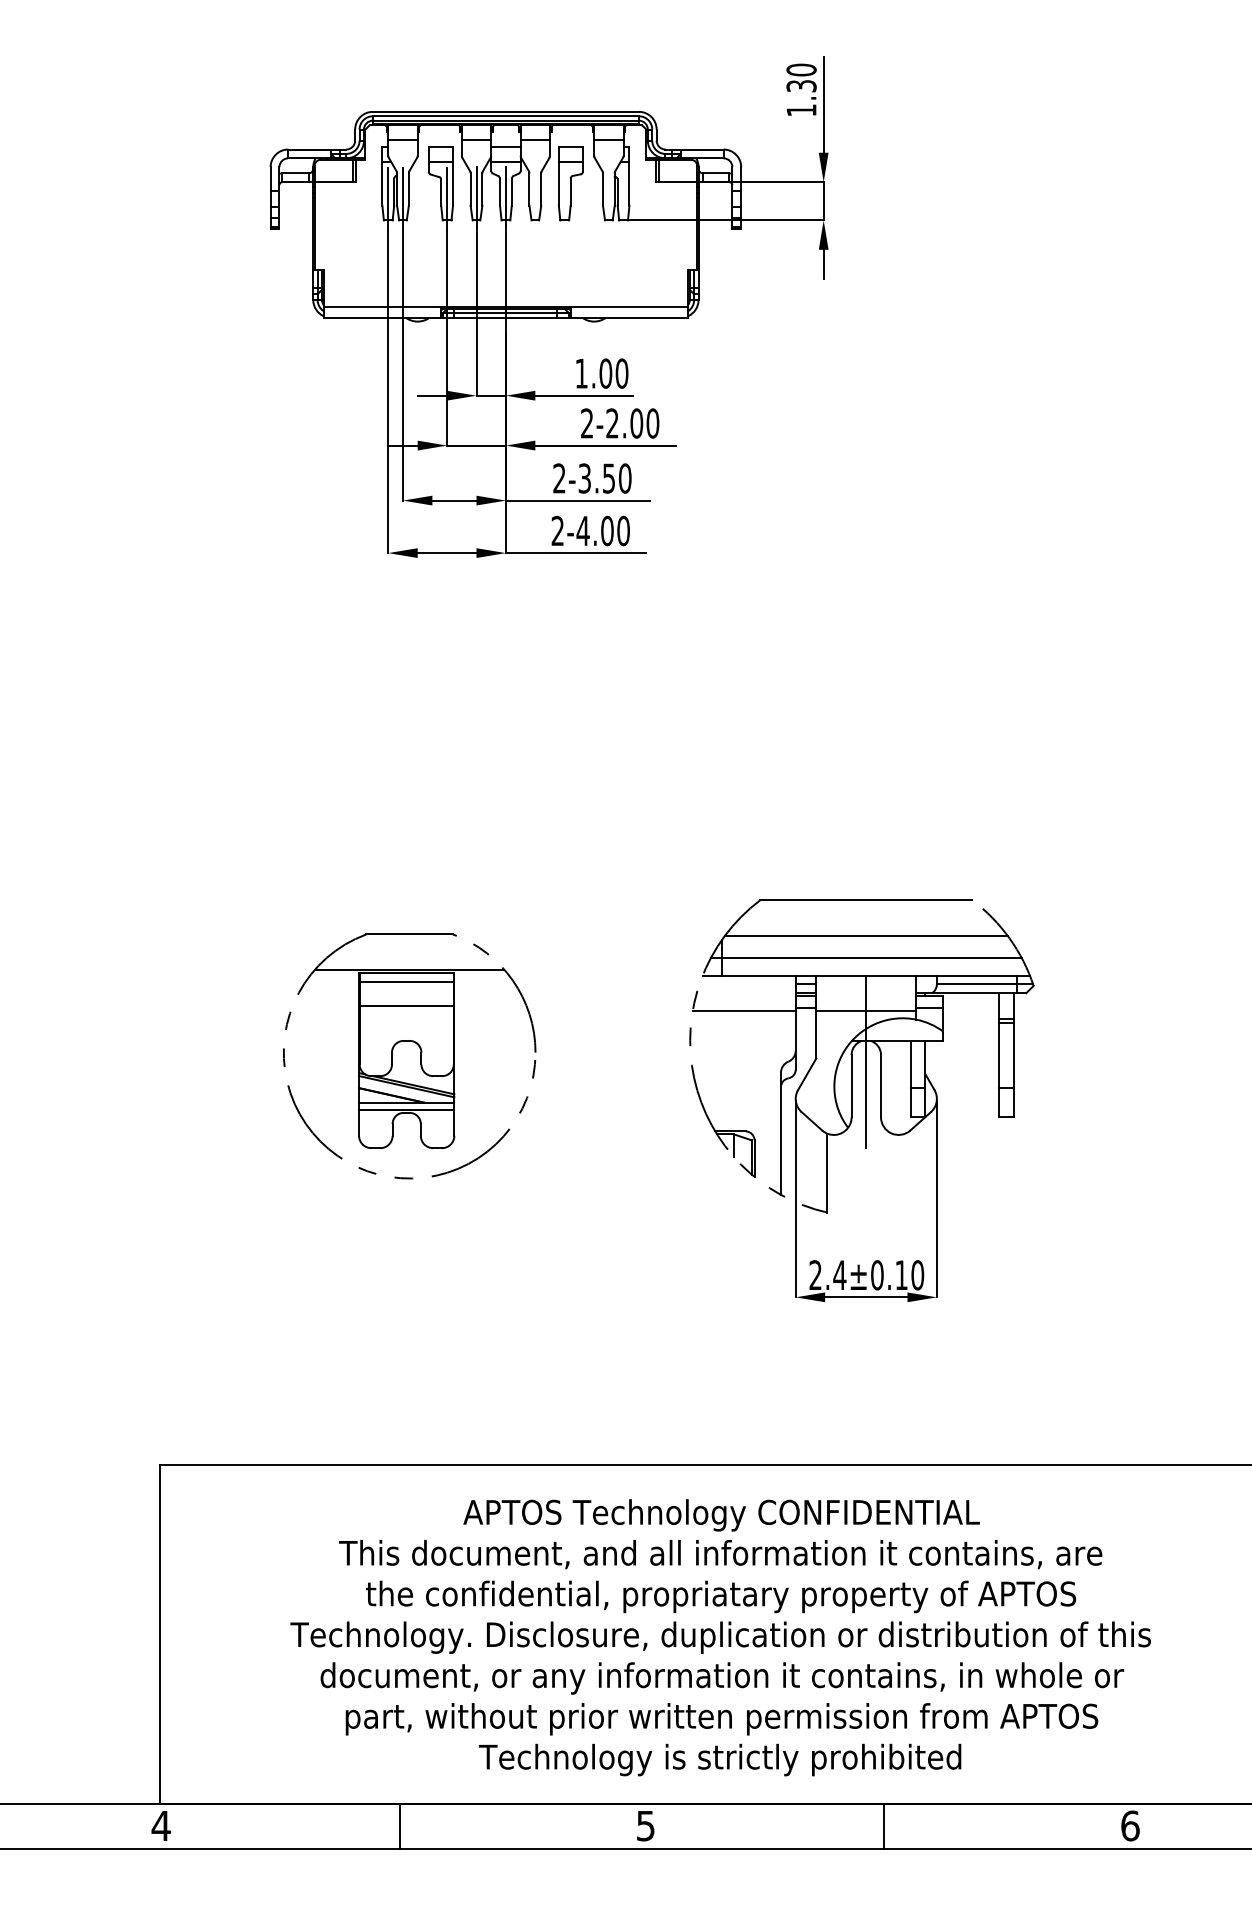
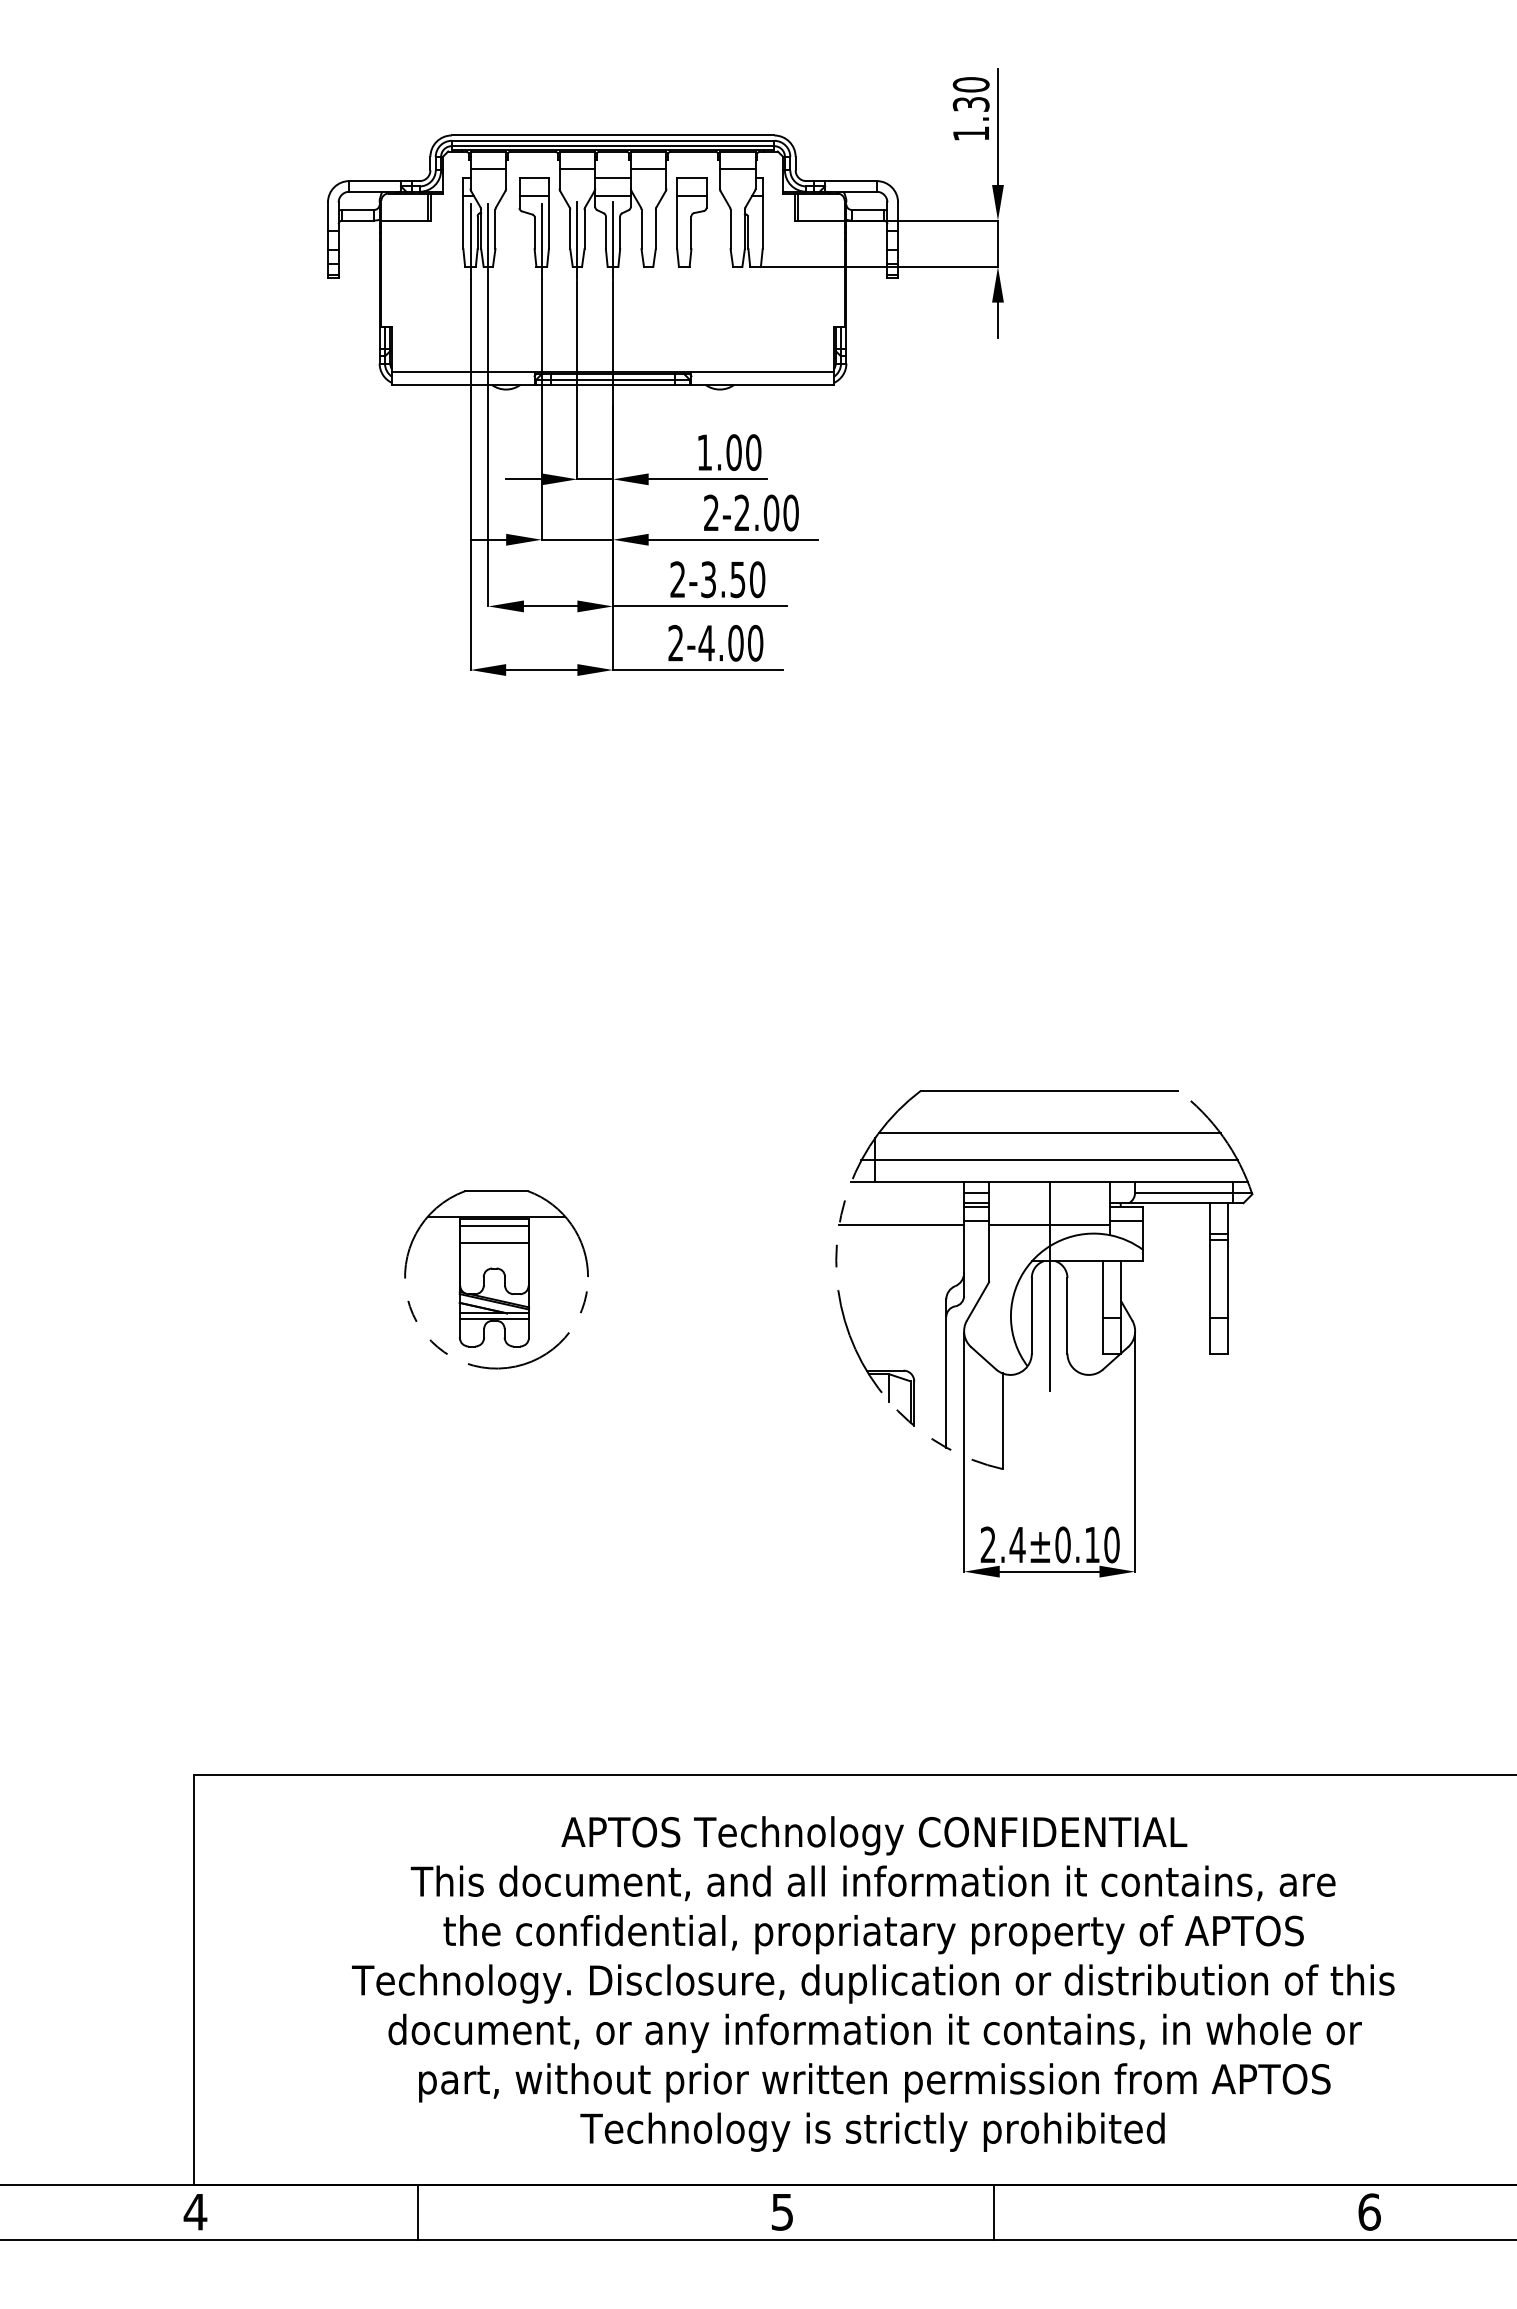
part: (409, 1056) -> (496, 1279), size x0.6
line: (399, 1826) -> (417, 2212), moved
line: (884, 1826) -> (994, 2212), moved

